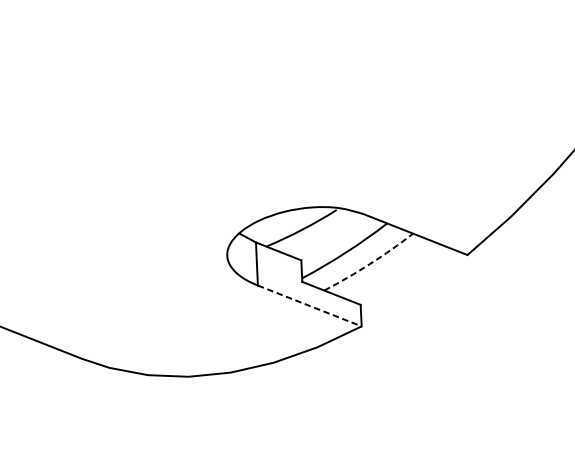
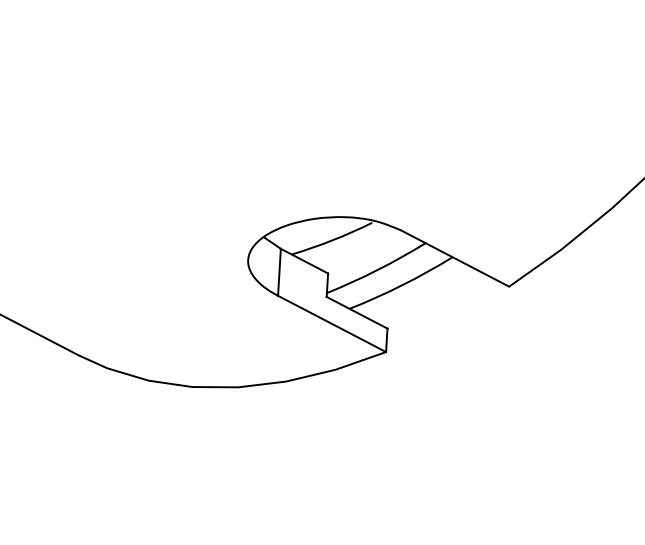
arc: (370, 264) -> (402, 285), dashed -> solid
line: (310, 305) -> (332, 323), dashed -> solid

